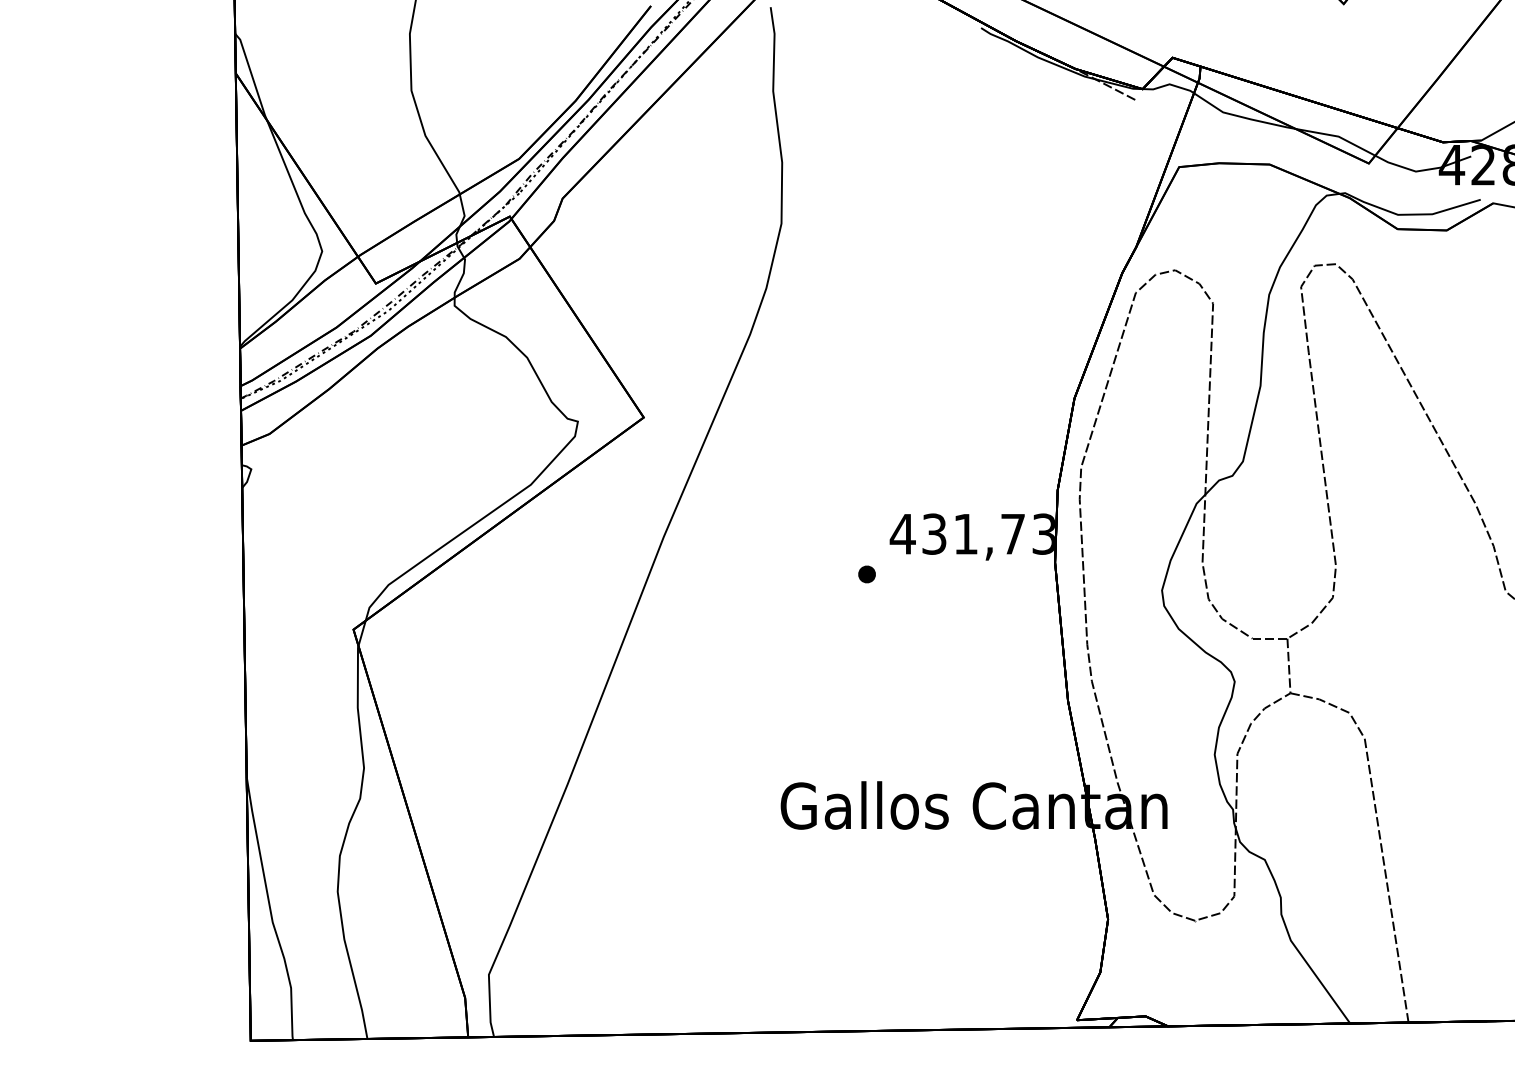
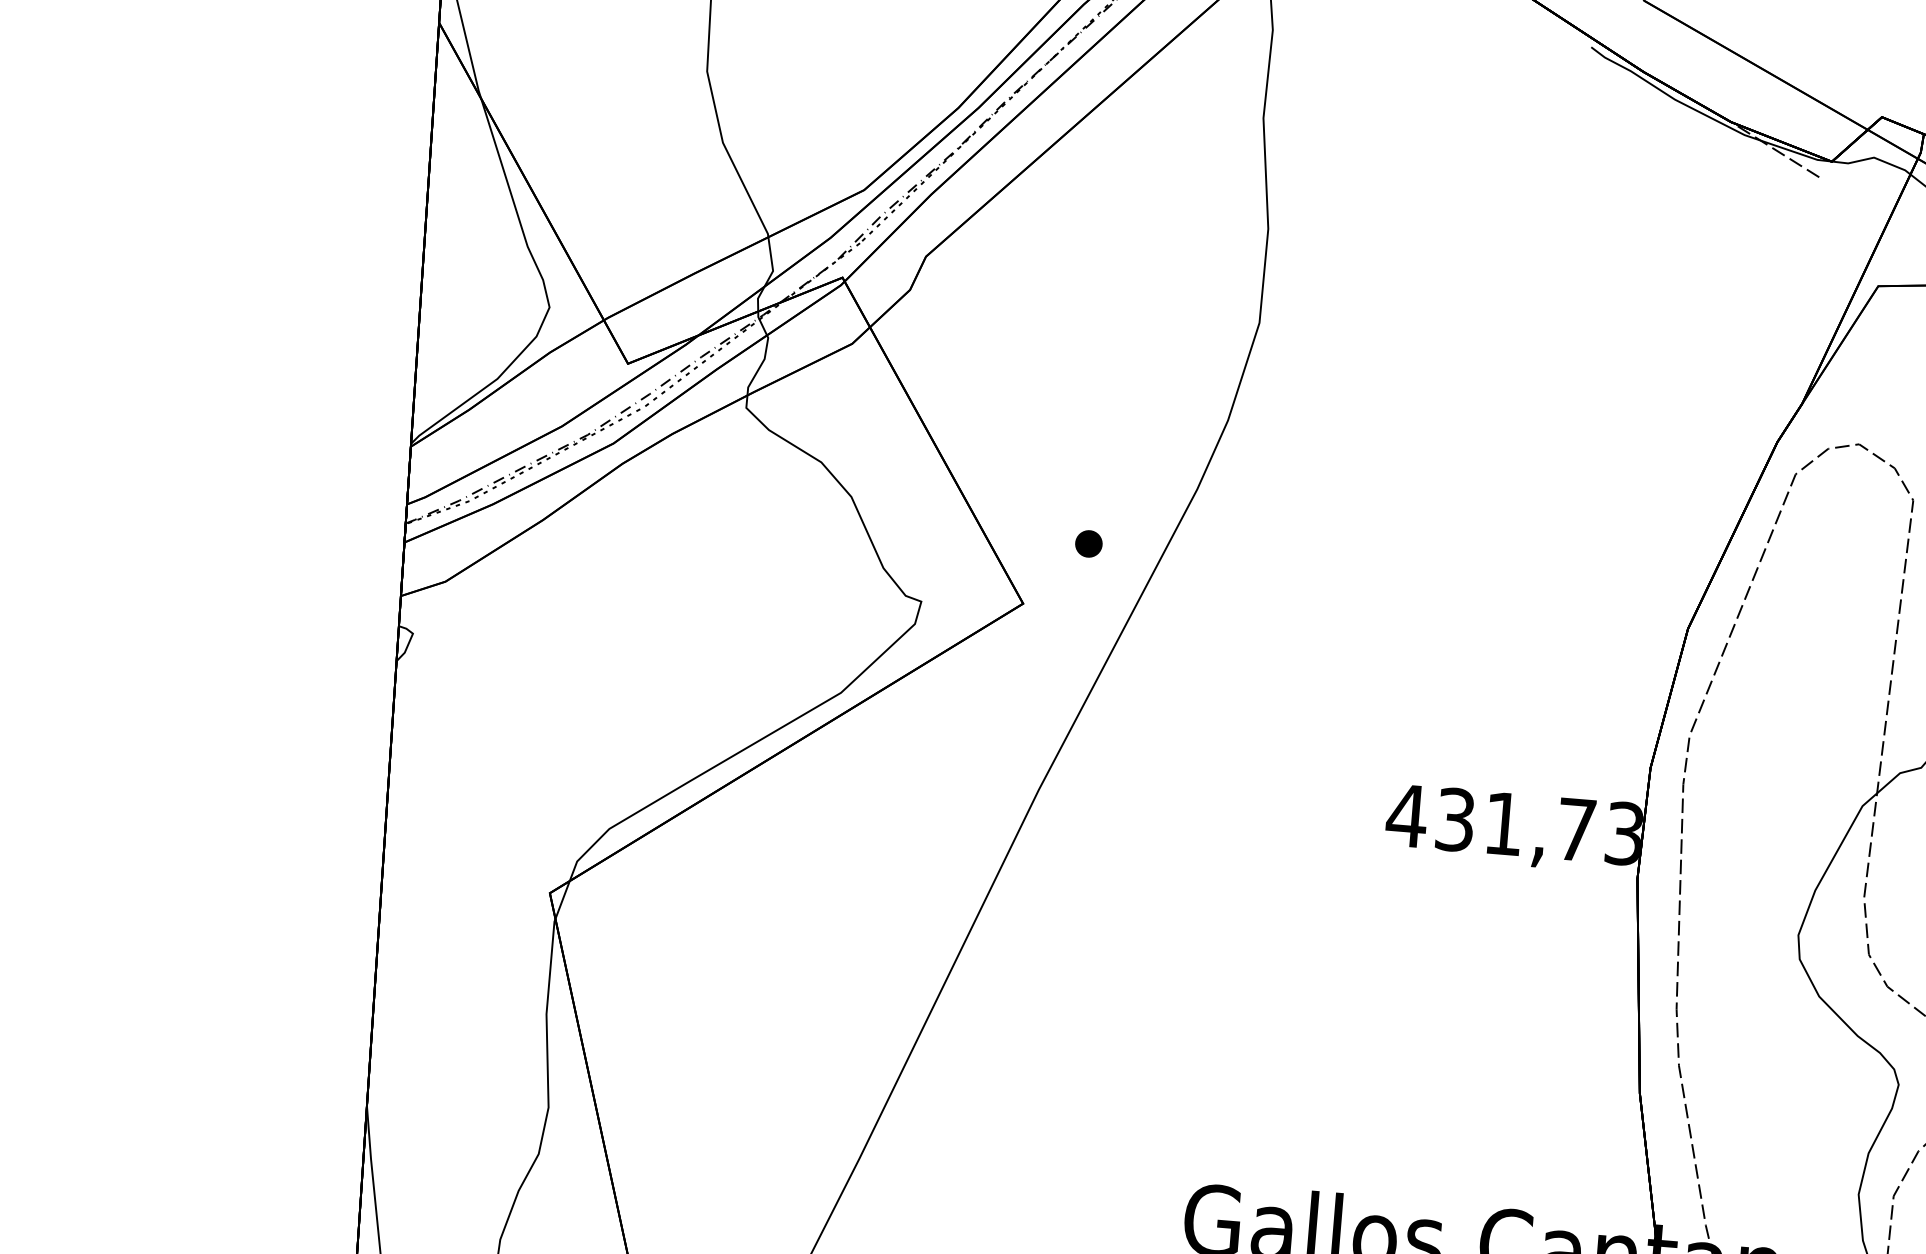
part: (866, 574) -> (1088, 543), moved

